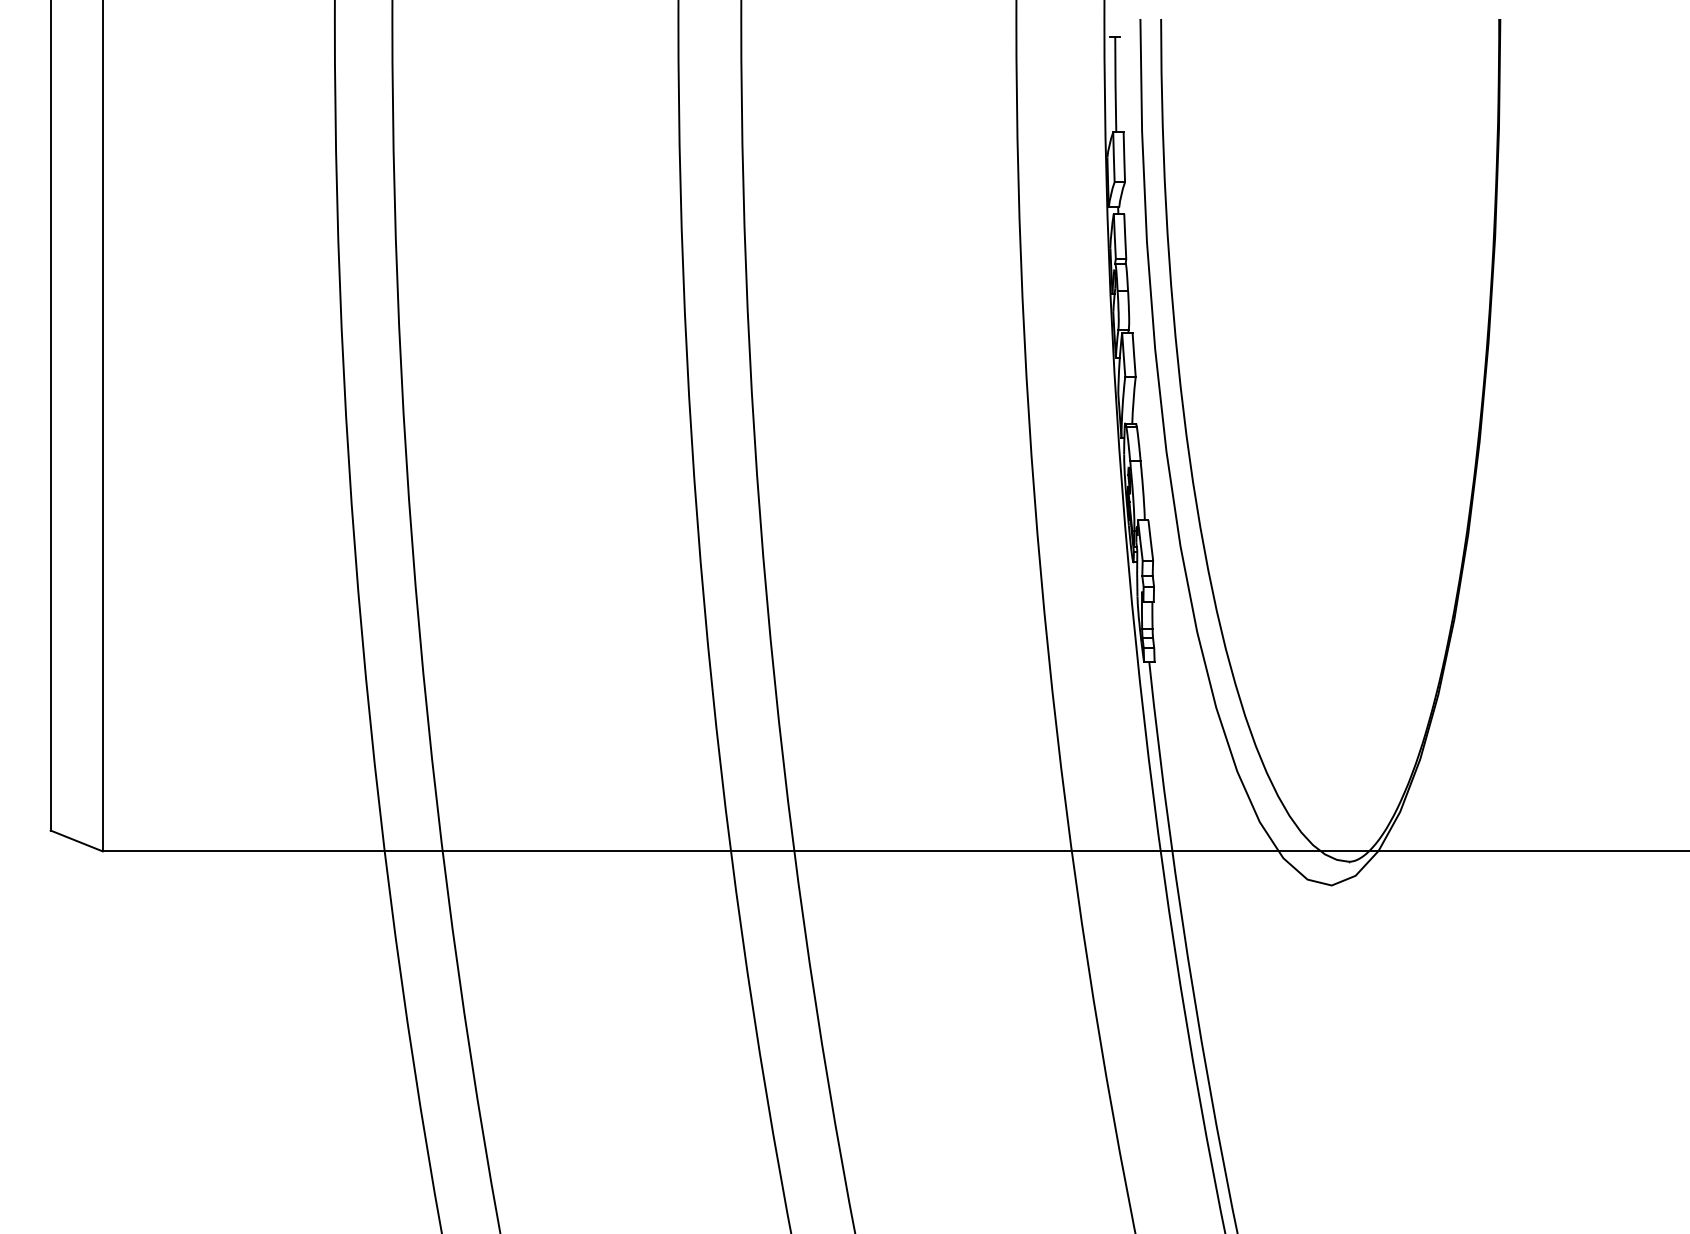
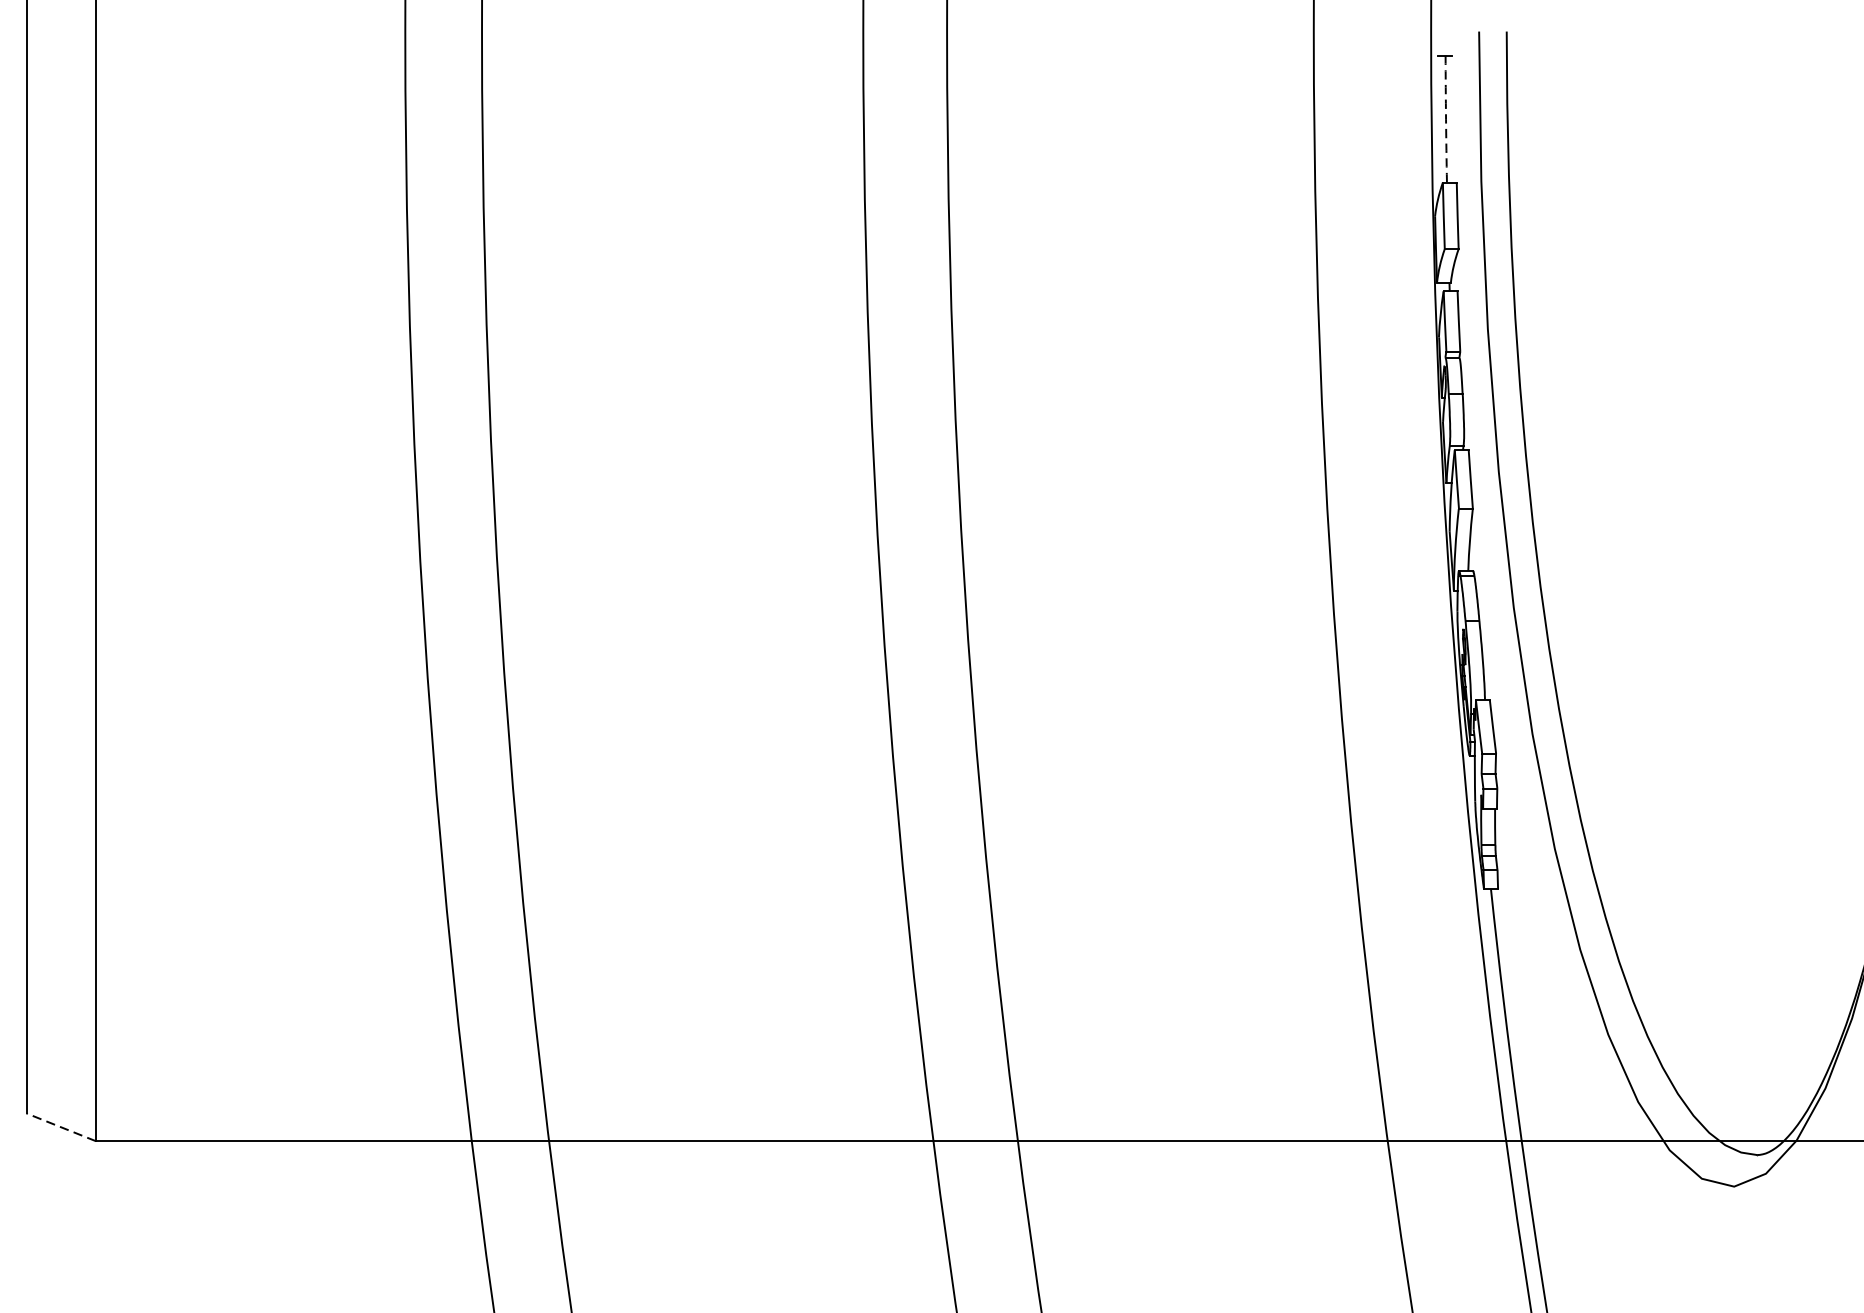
arc: (1115, 84) -> (1445, 118), solid -> dashed
line: (76, 840) -> (60, 1126), solid -> dashed

